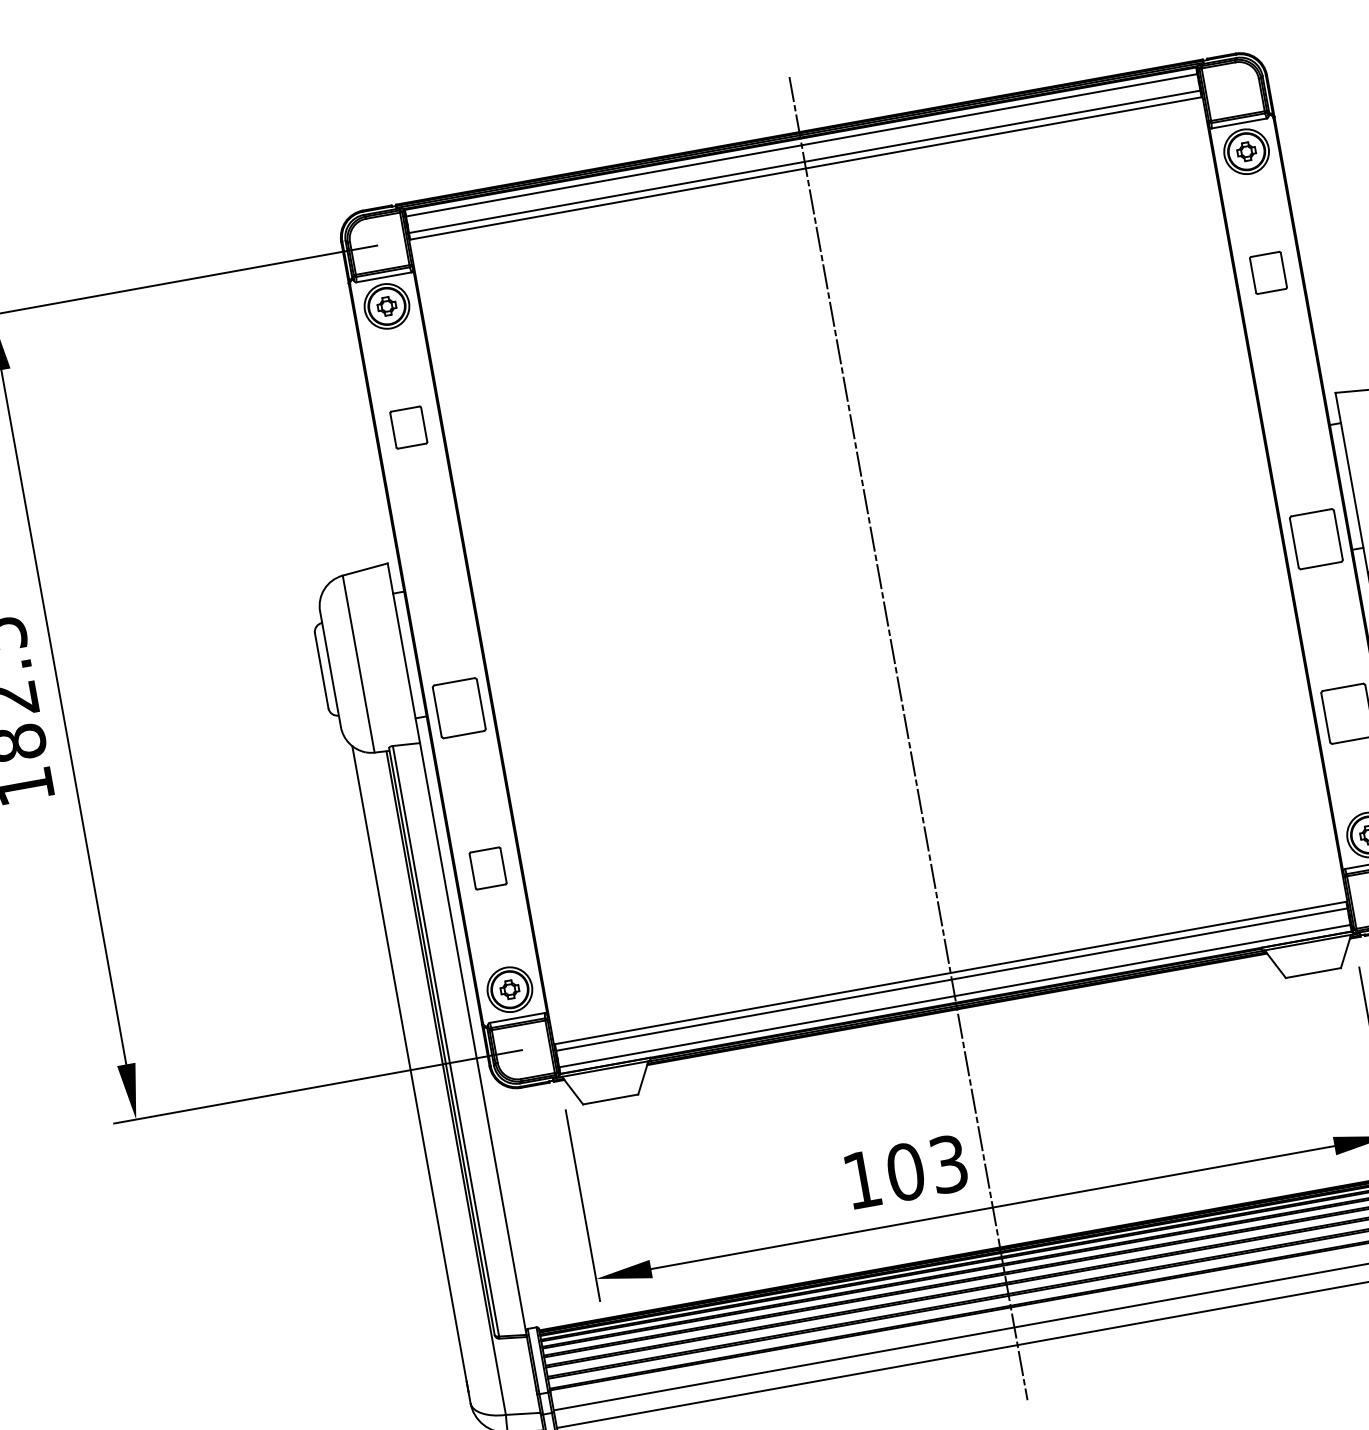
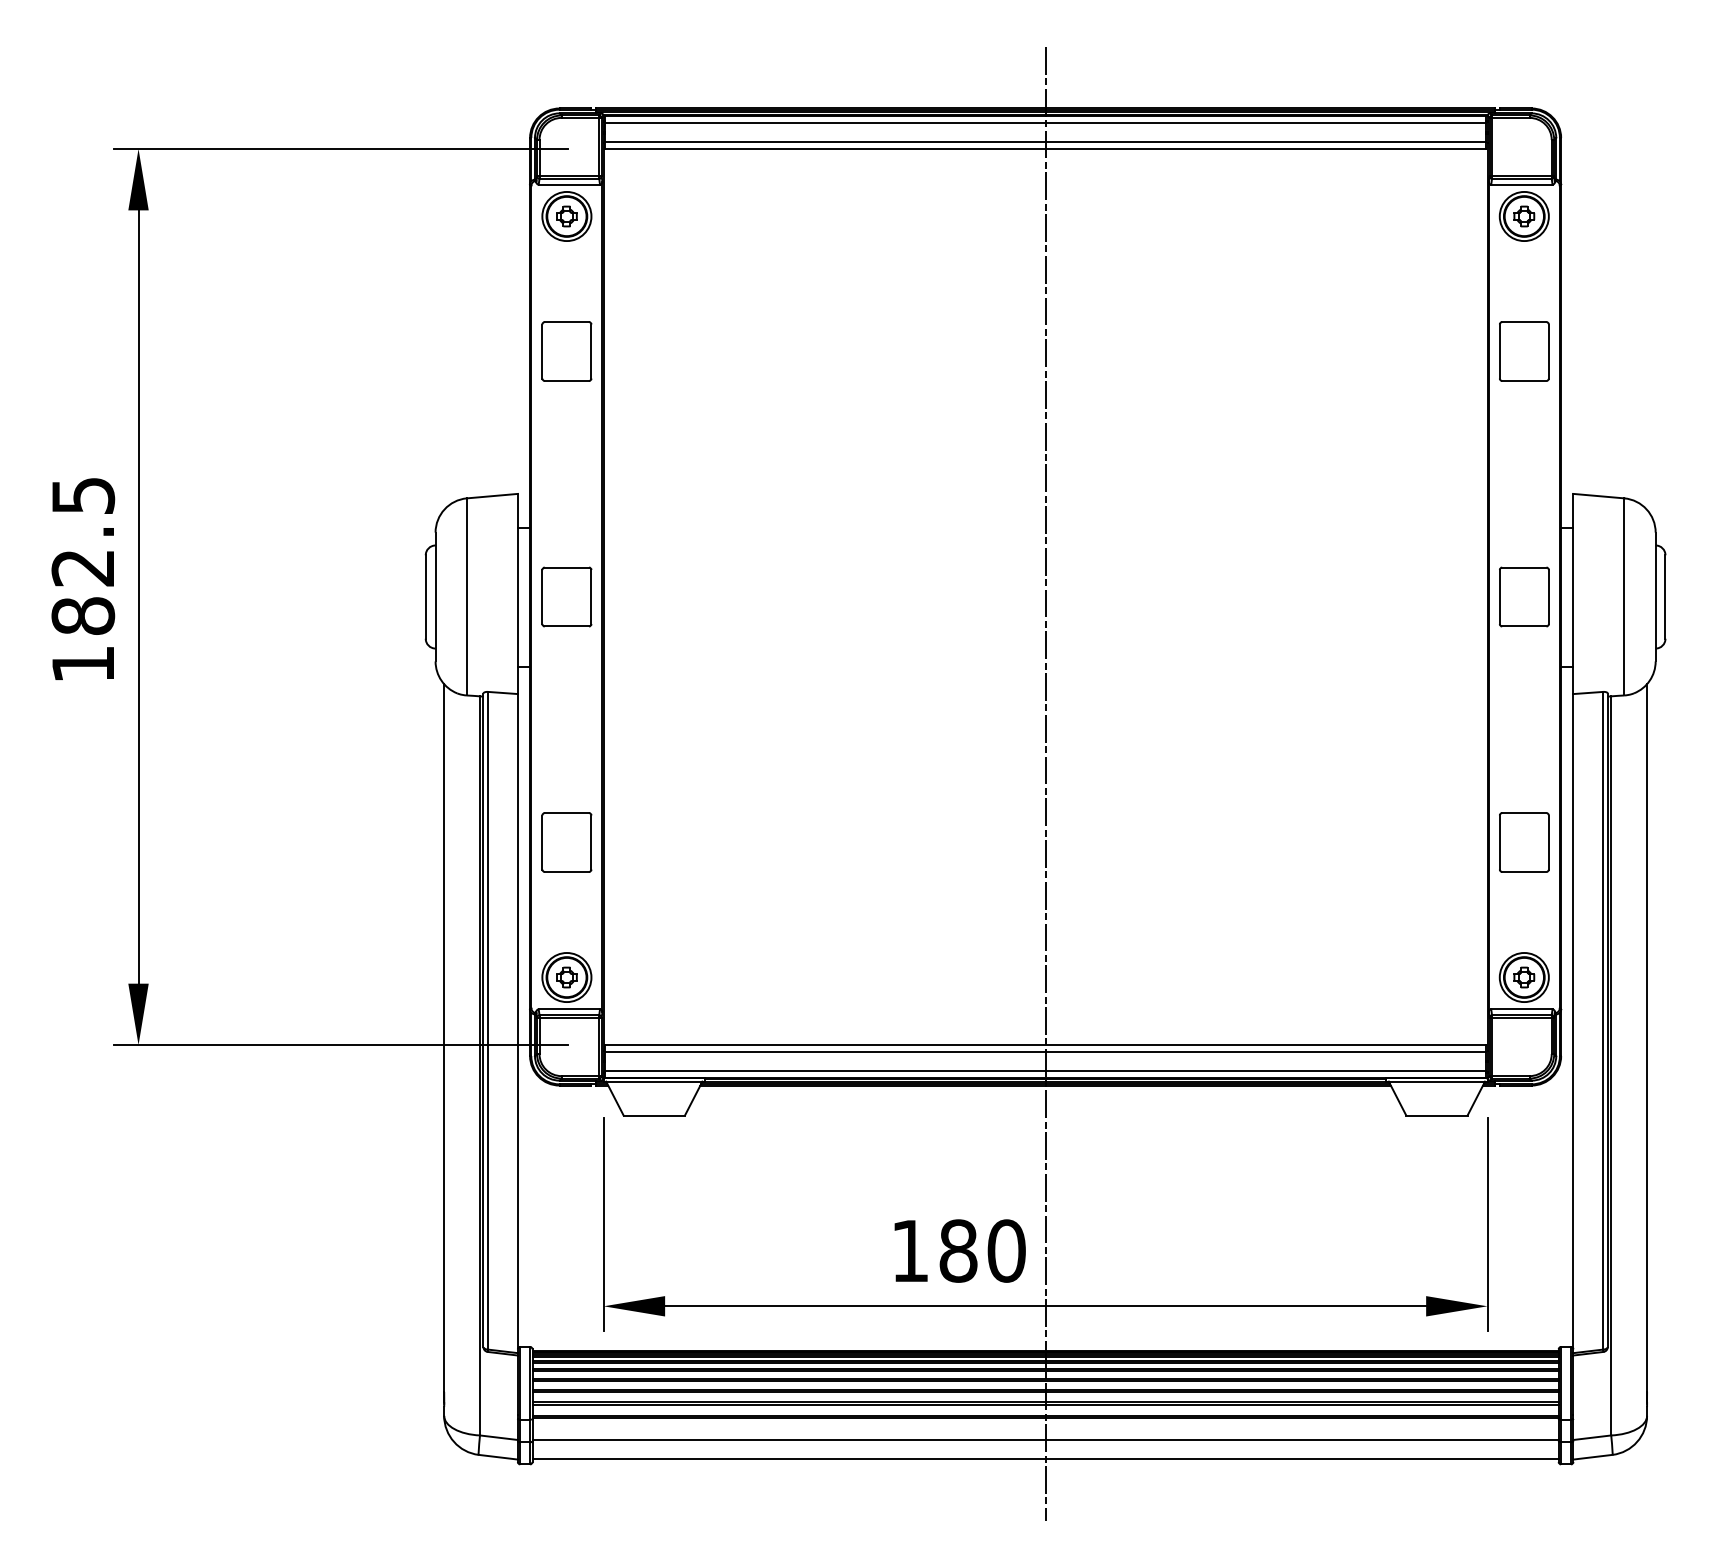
part: (1268, 272) -> (1524, 351), size x1.43
part: (408, 427) -> (566, 351), size x1.43
part: (1316, 538) -> (1524, 596), moved
part: (458, 707) -> (566, 596), moved
part: (487, 868) -> (566, 842), size x1.43
text: (927, 1167) -> (982, 1250), 103 -> 180

